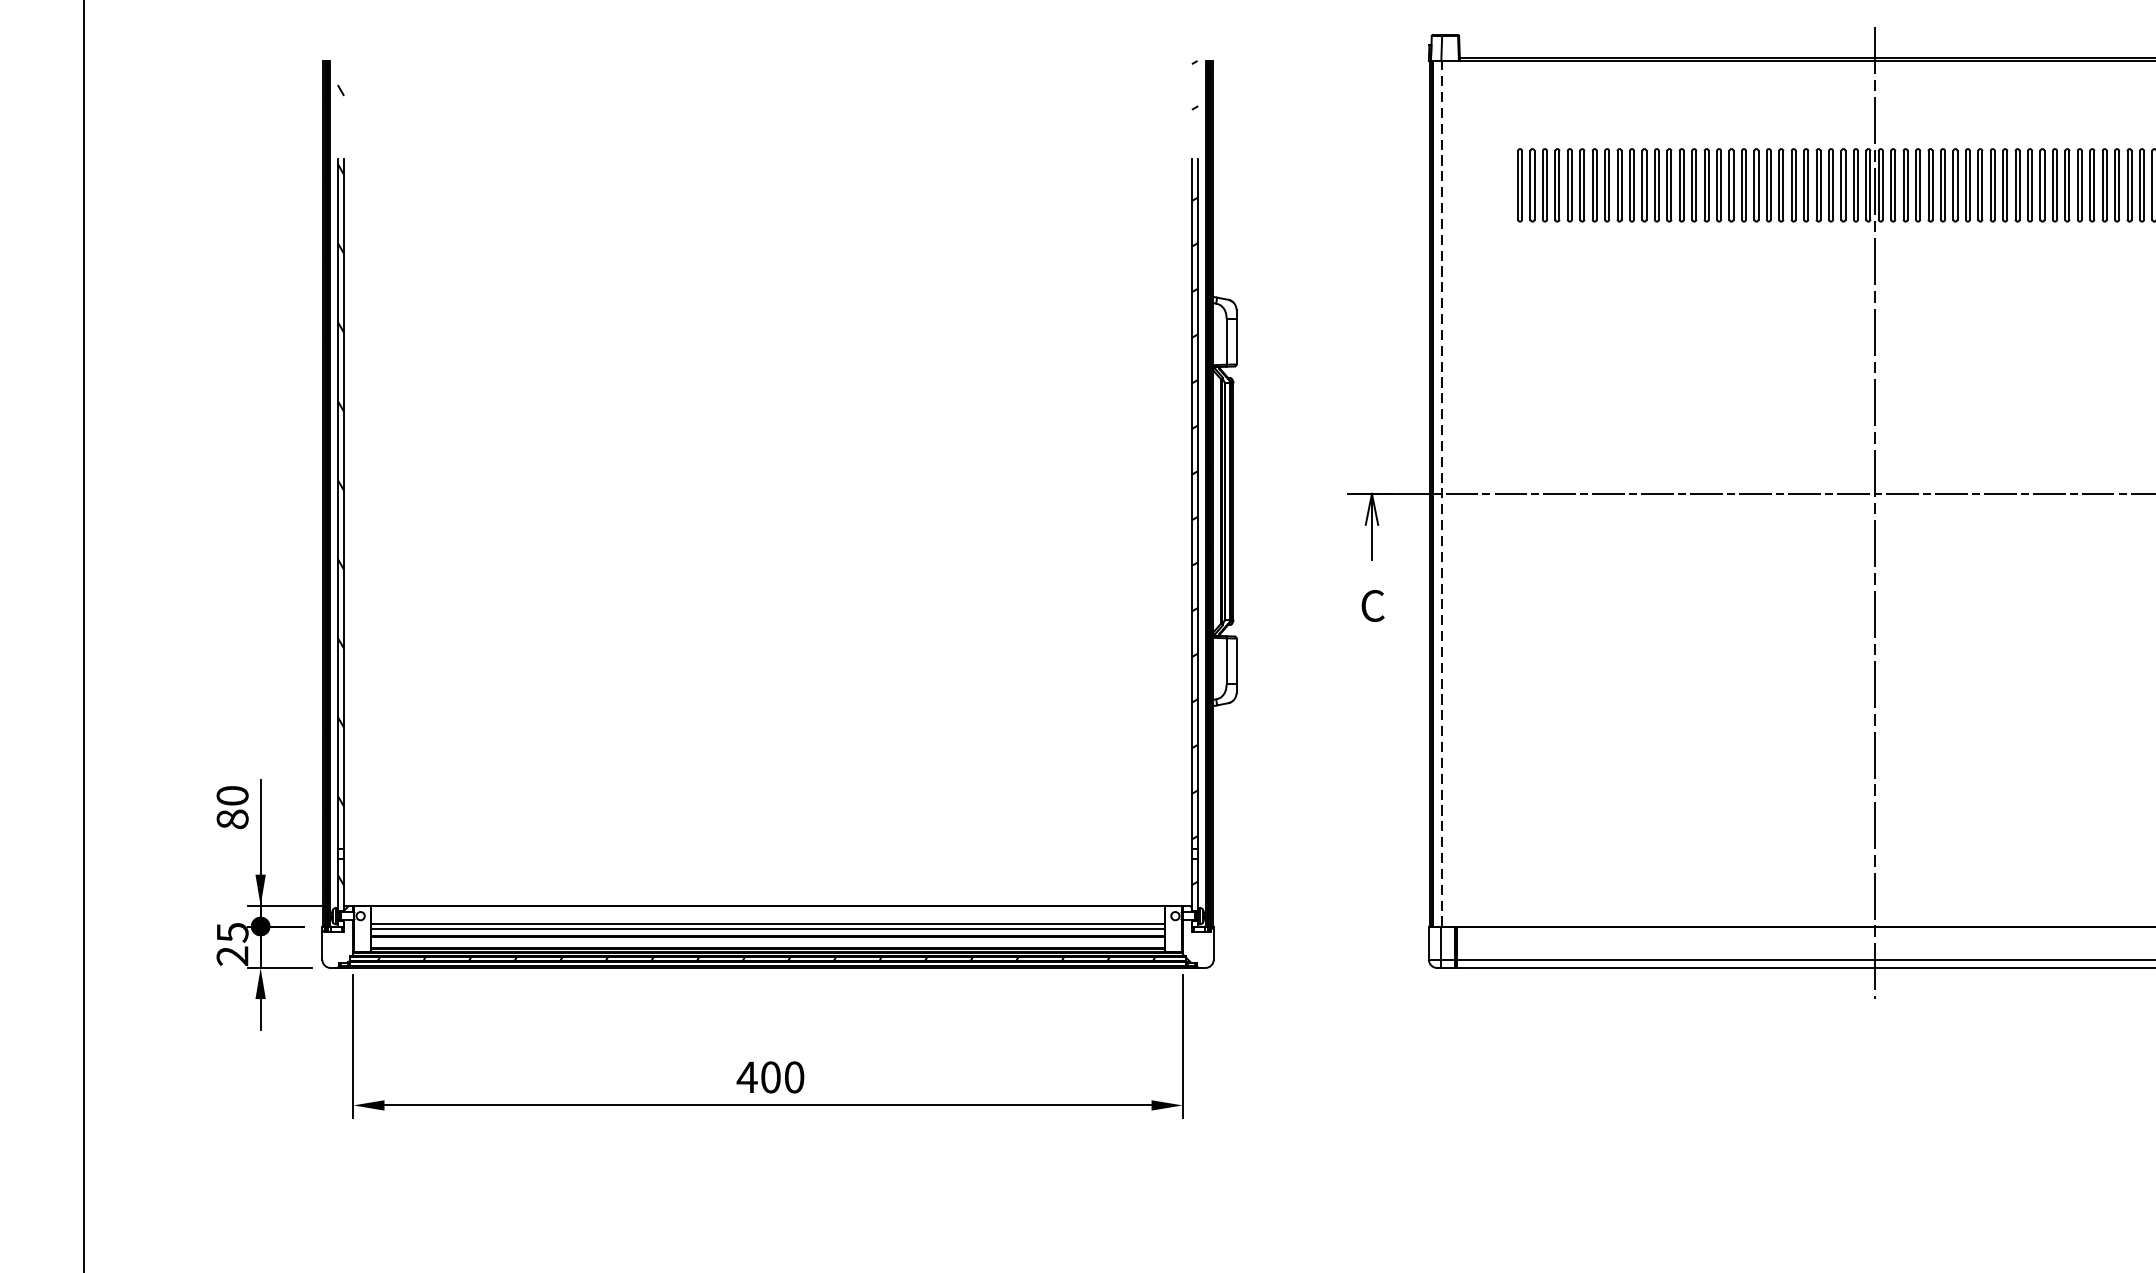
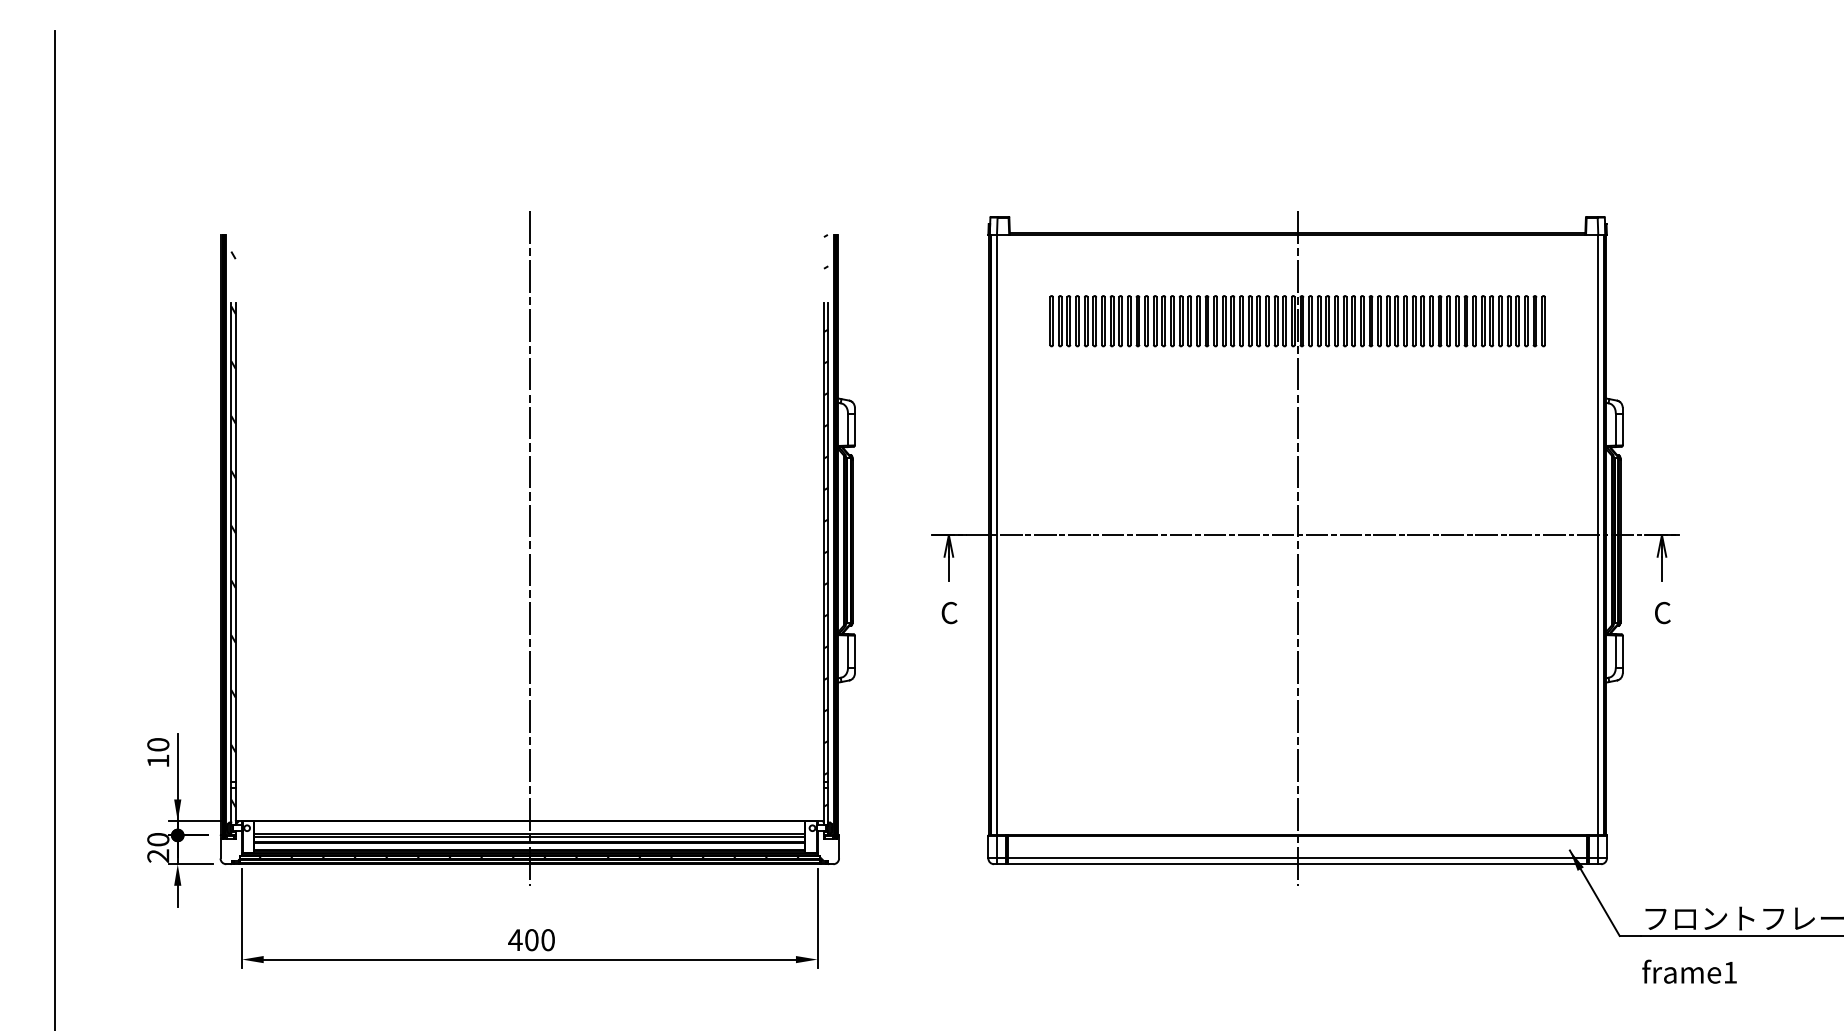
line: (1442, 492) -> (997, 534), dashed -> solid
line: (767, 512) -> (529, 548), added
text: (232, 818) -> (158, 760), 80 -> 10
text: (232, 932) -> (158, 839), 25 -> 20

